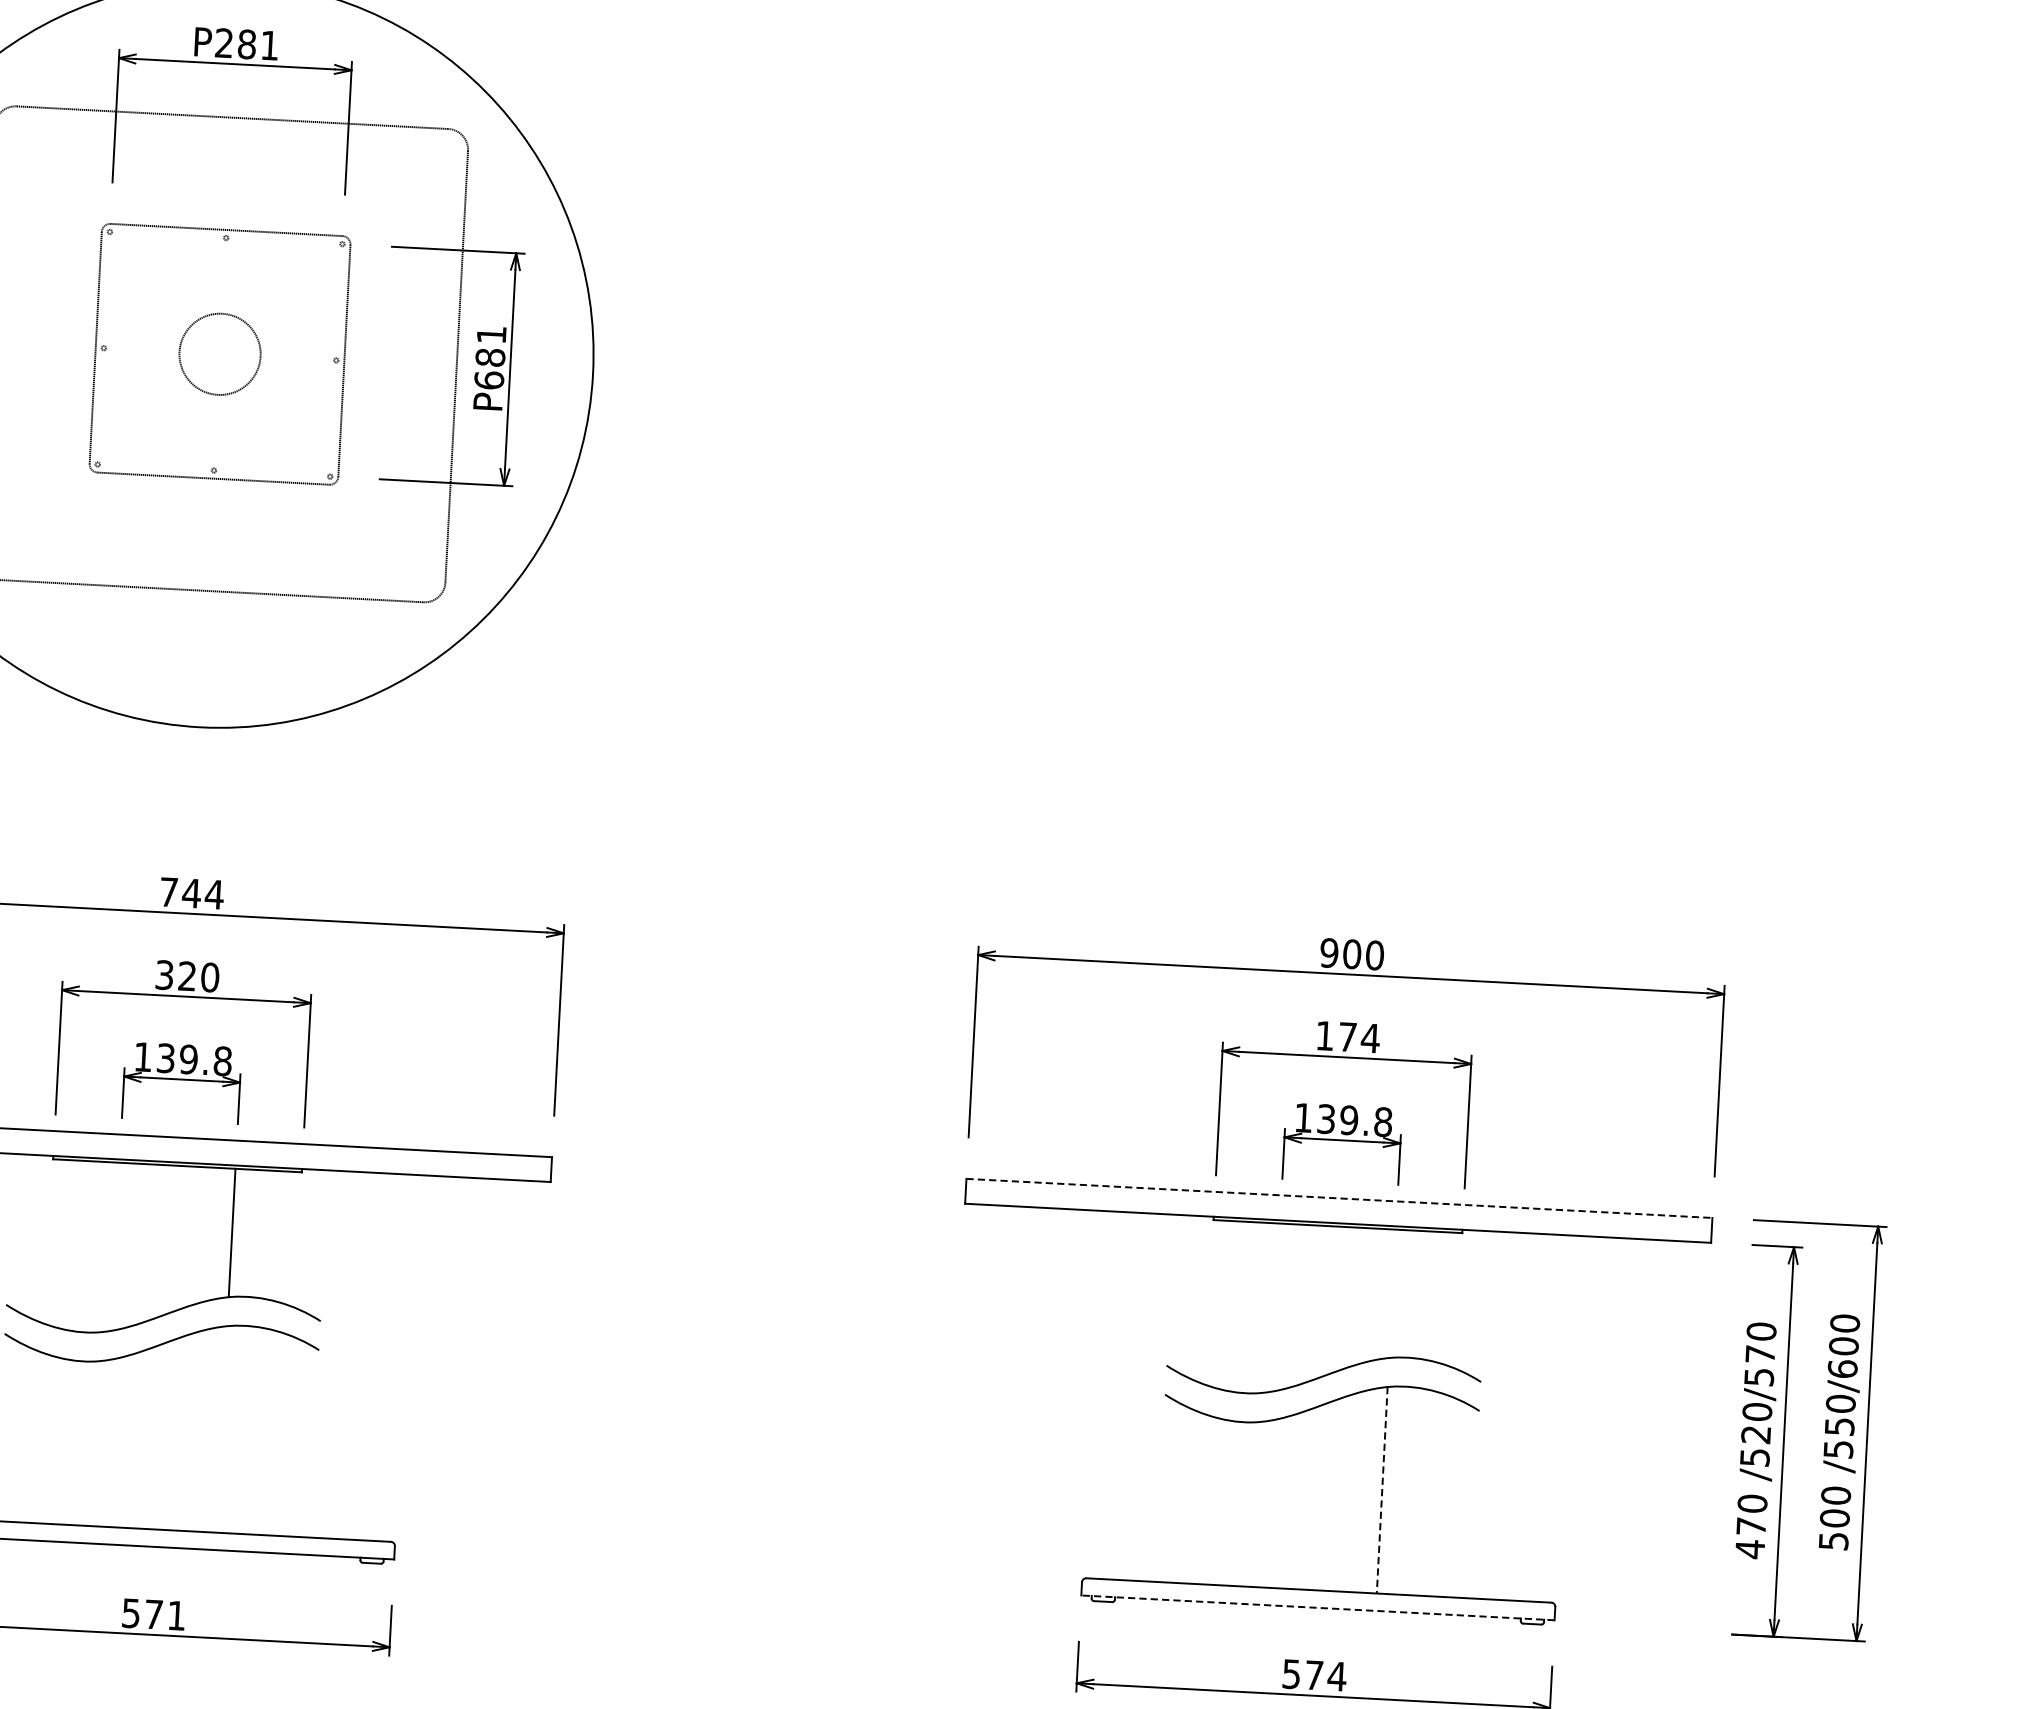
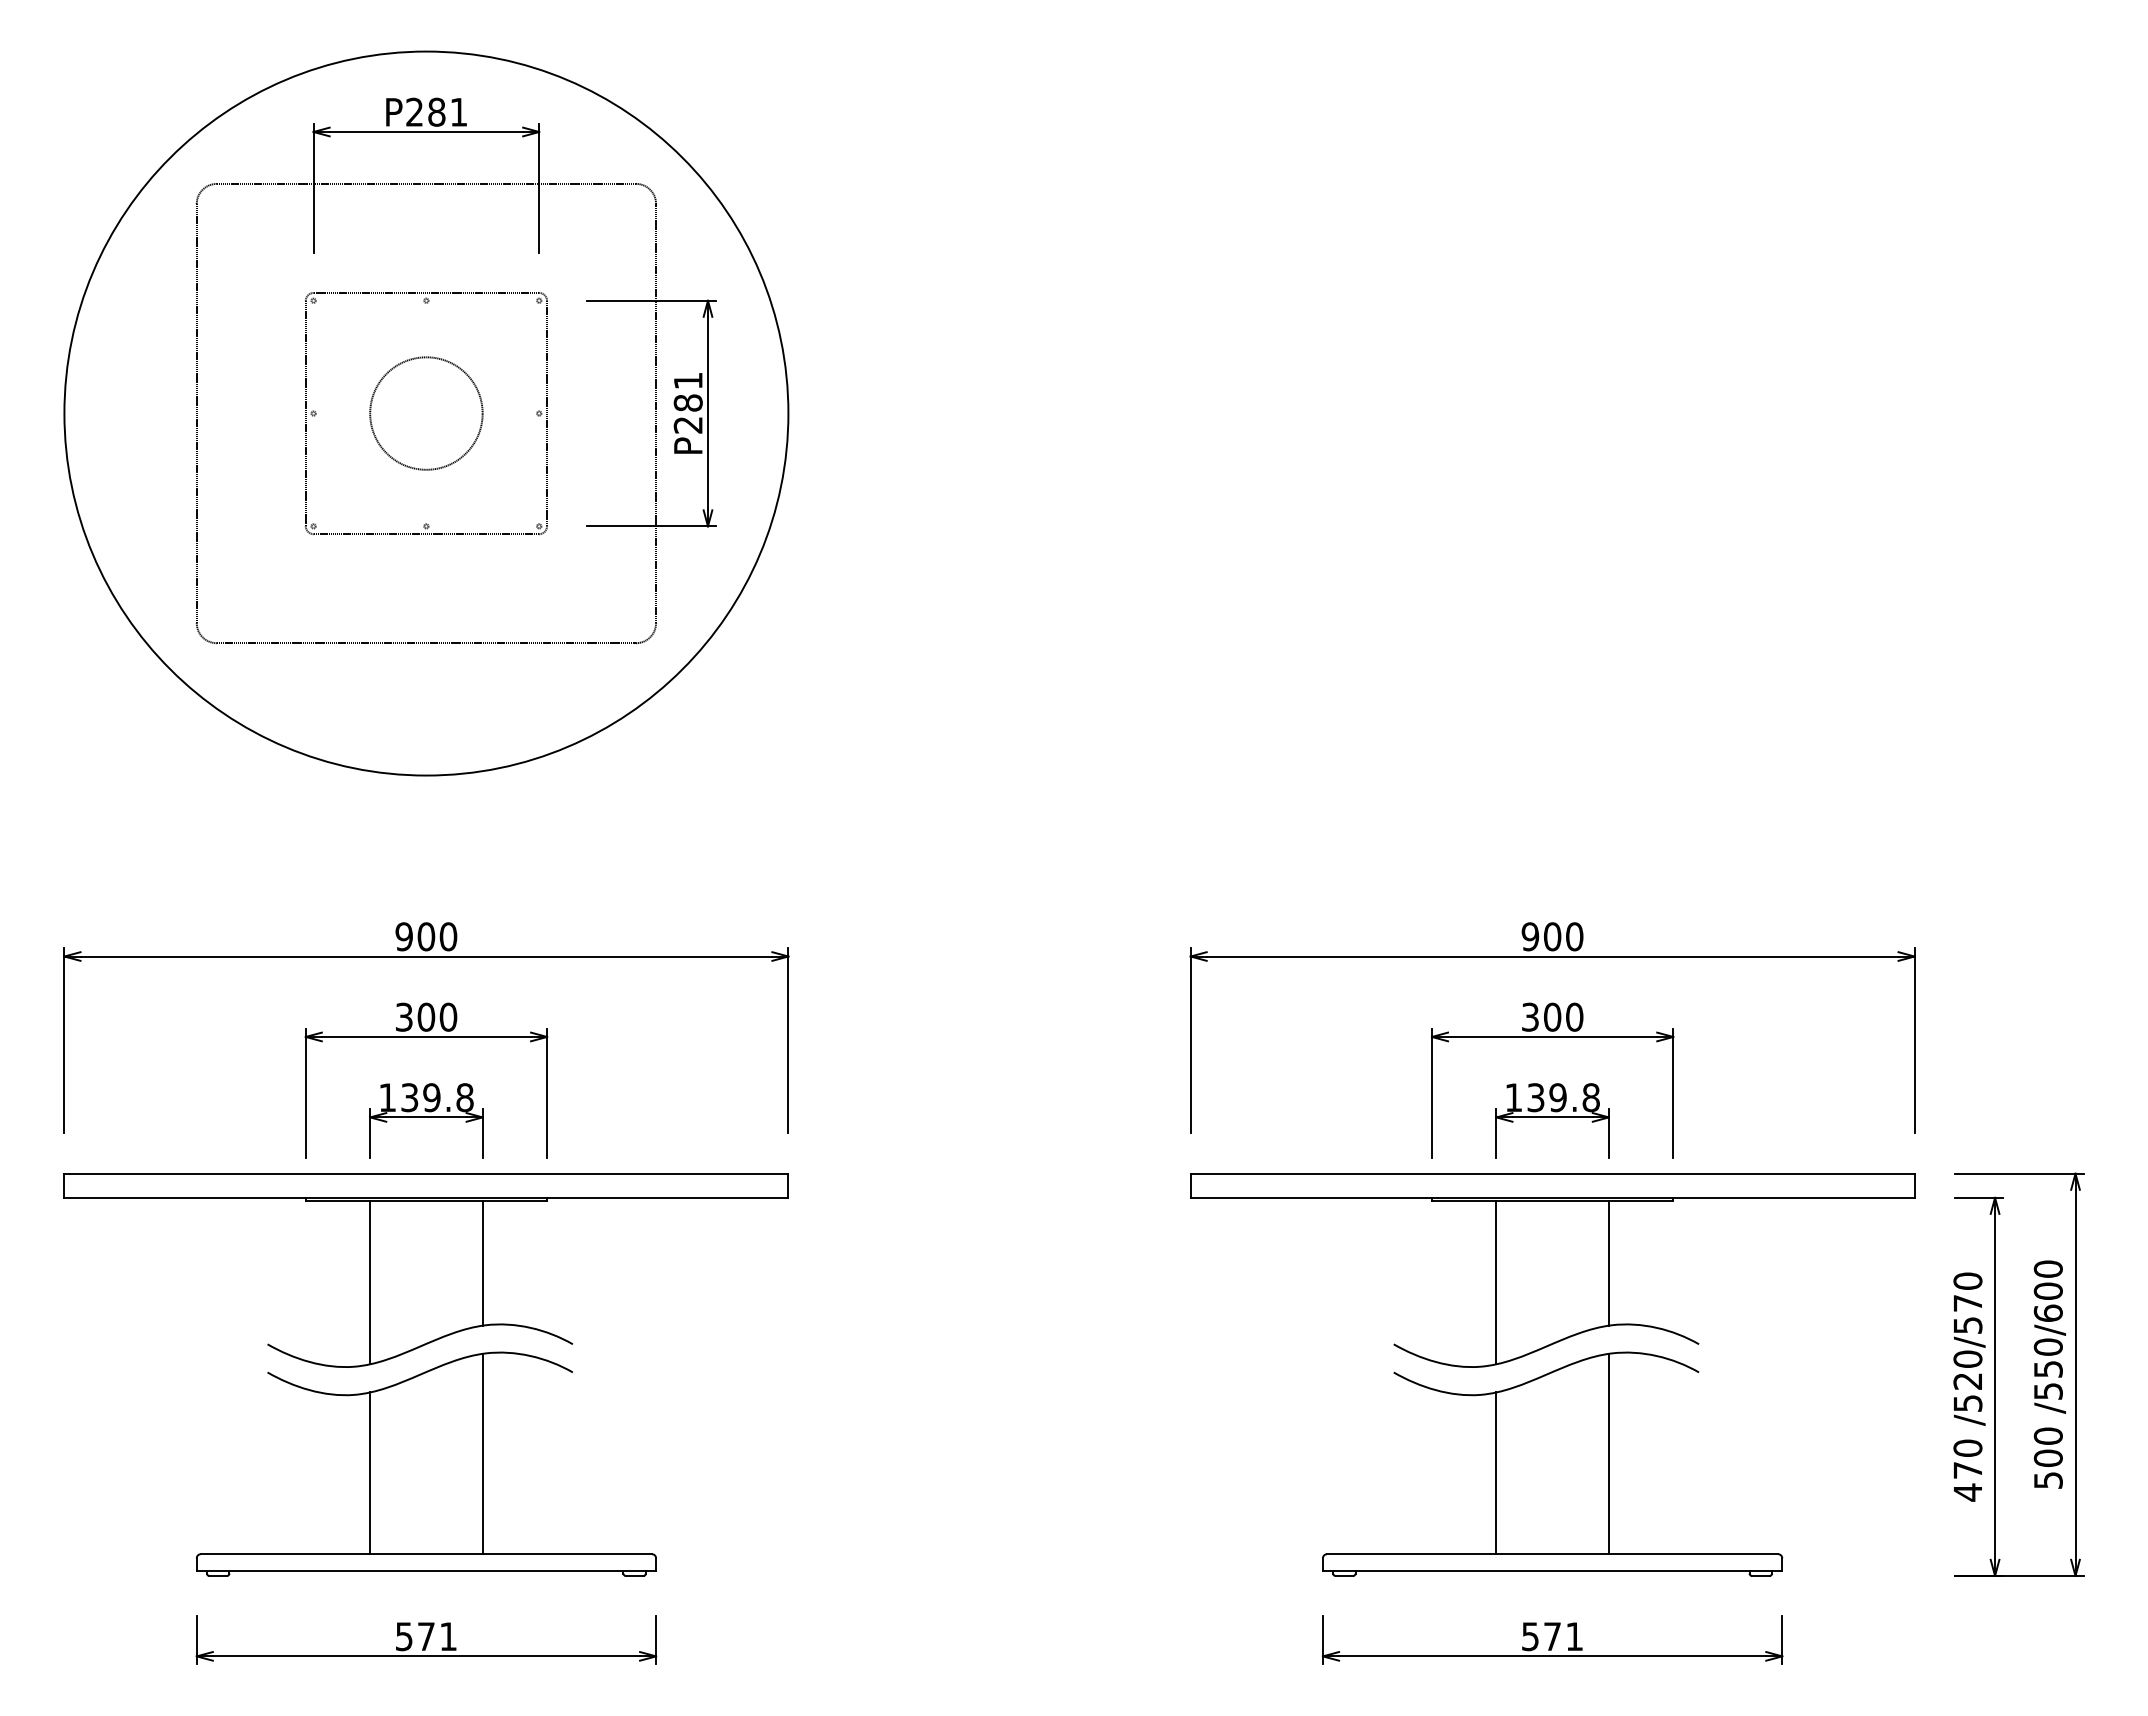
circle: (220, 354) -> (426, 413), size x1.43
text: (488, 379) -> (687, 424), P681 -> P281
text: (191, 893) -> (426, 936), 744 -> 900
text: (187, 975) -> (426, 1016), 320 -> 300
text: (1347, 1036) -> (1552, 1016), 174 -> 300
line: (1339, 1198) -> (1552, 1173), dashed -> solid
line: (115, 1246) -> (370, 1282), added
line: (1392, 1293) -> (1608, 1263), added
line: (1275, 1307) -> (1496, 1282), added
line: (221, 1428) -> (482, 1453), added
line: (105, 1443) -> (370, 1473), added
line: (1381, 1490) -> (1608, 1454), dashed -> solid
line: (1265, 1504) -> (1496, 1473), added
line: (1317, 1608) -> (1552, 1571), dashed -> solid
text: (1336, 1676) -> (1574, 1636), 574 -> 571

